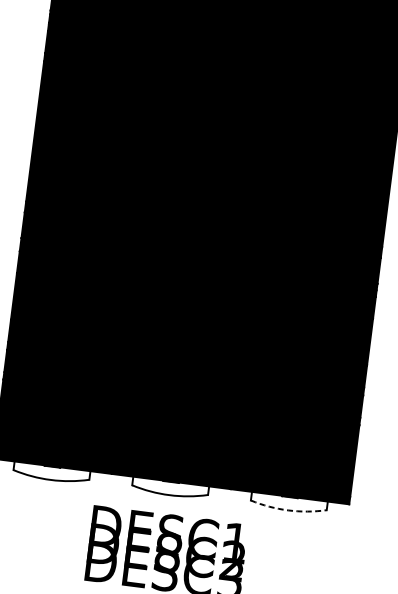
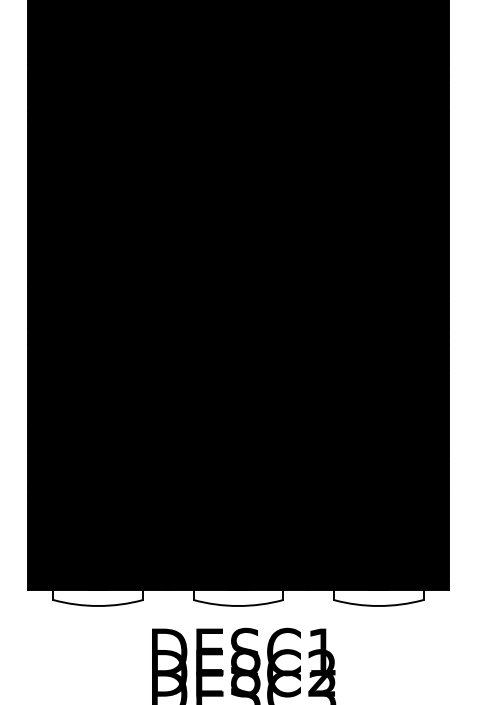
arc: (287, 510) -> (378, 606), dashed -> solid

